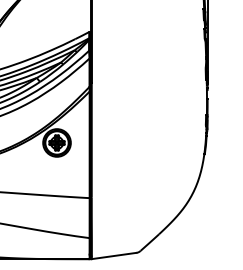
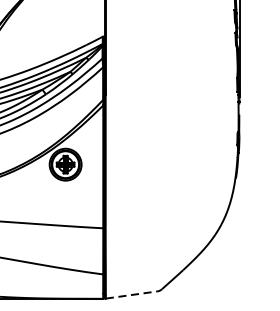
line: (114, 255) -> (131, 294), solid -> dashed

